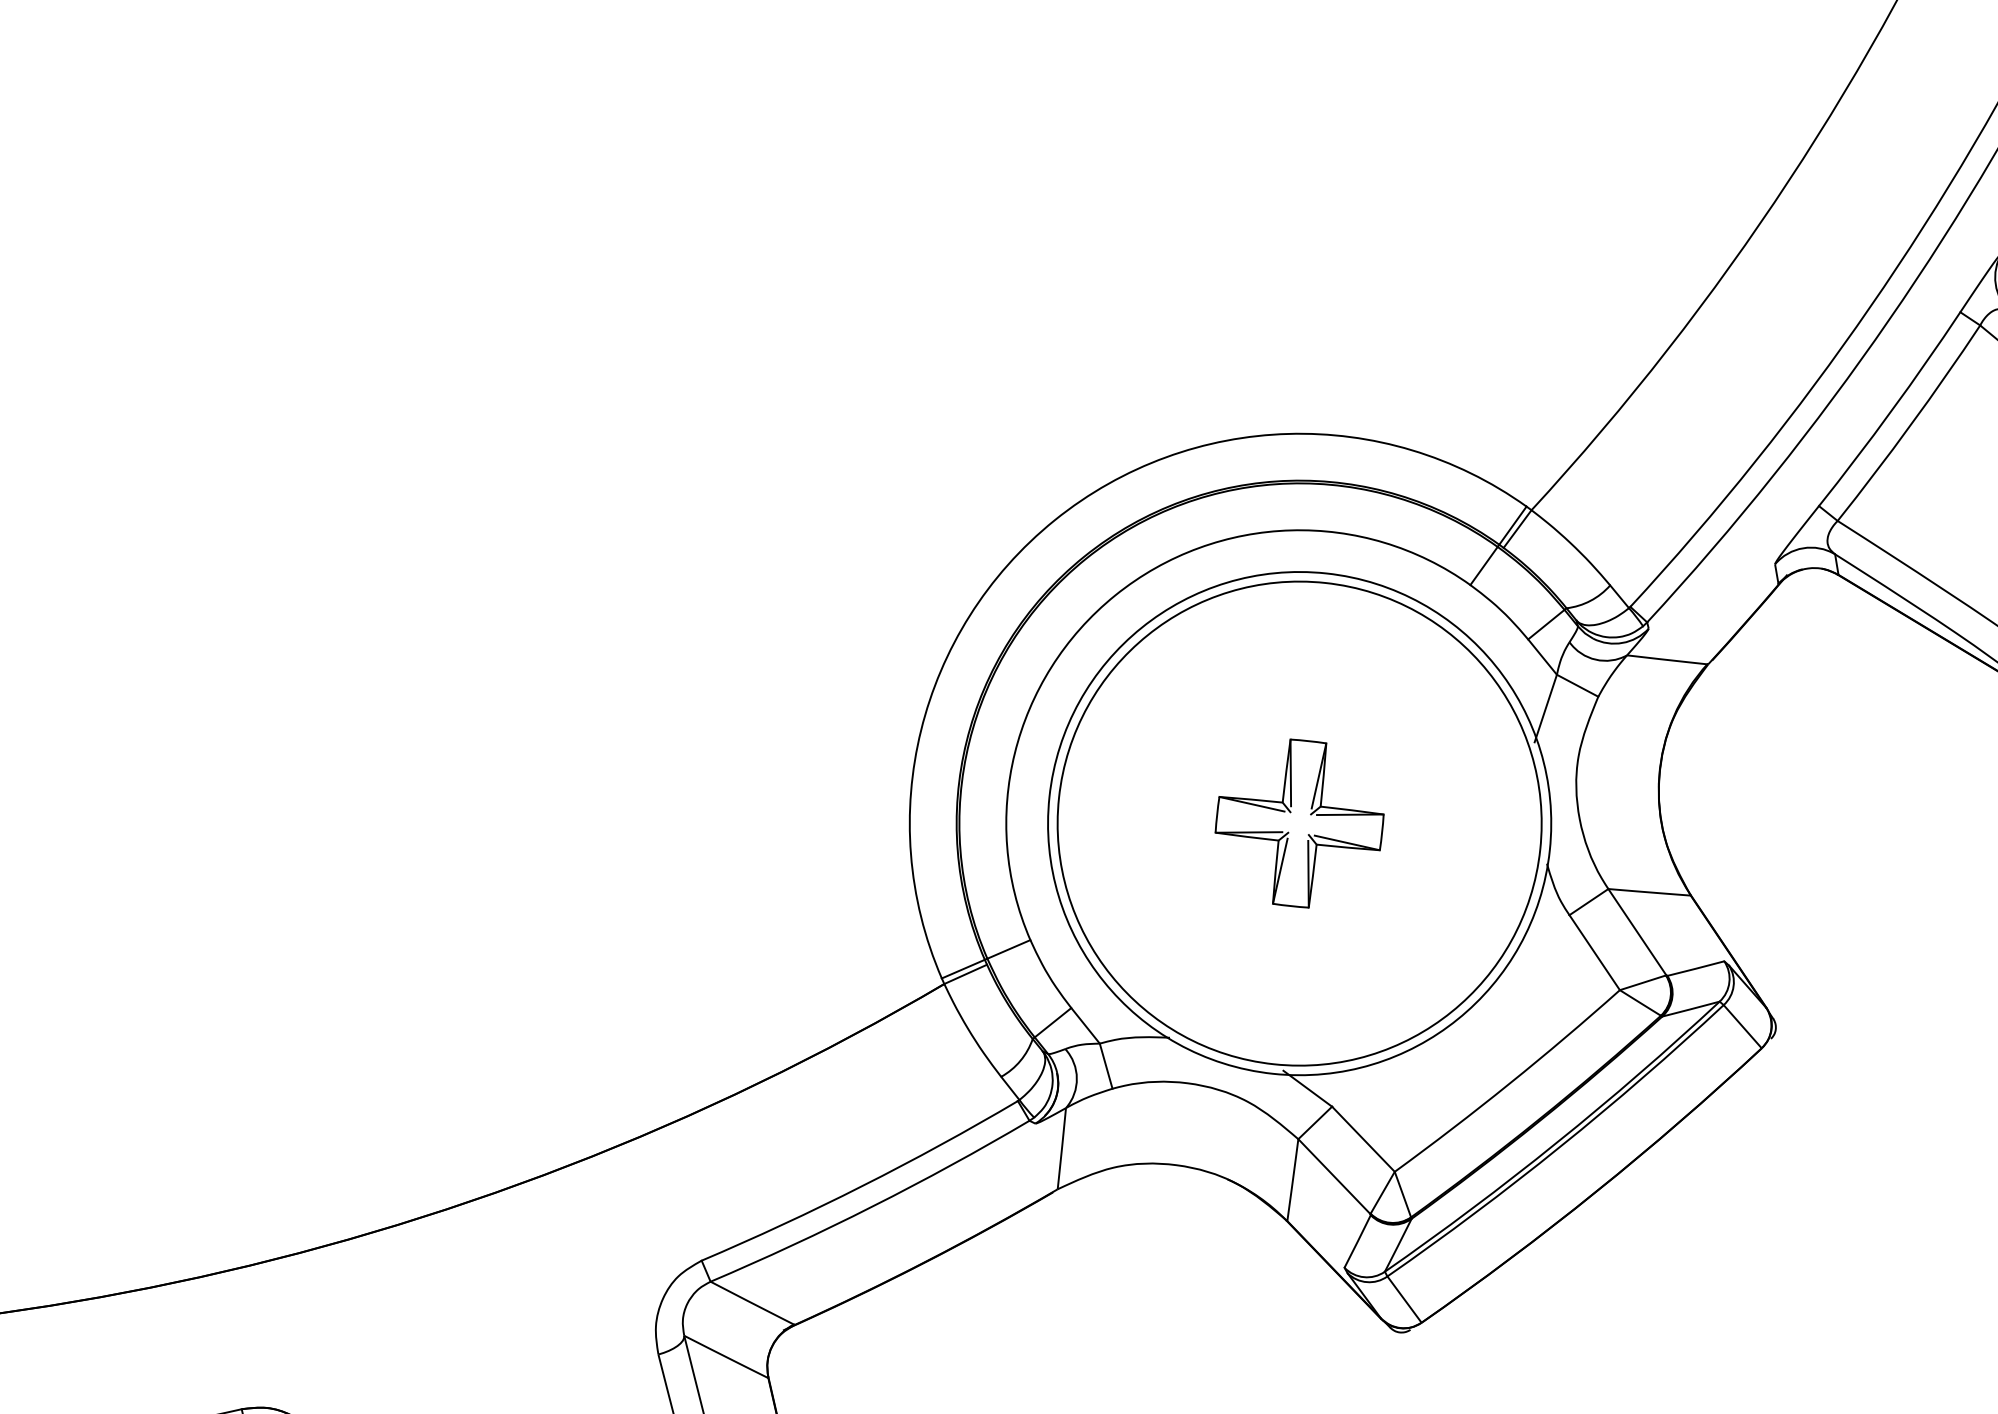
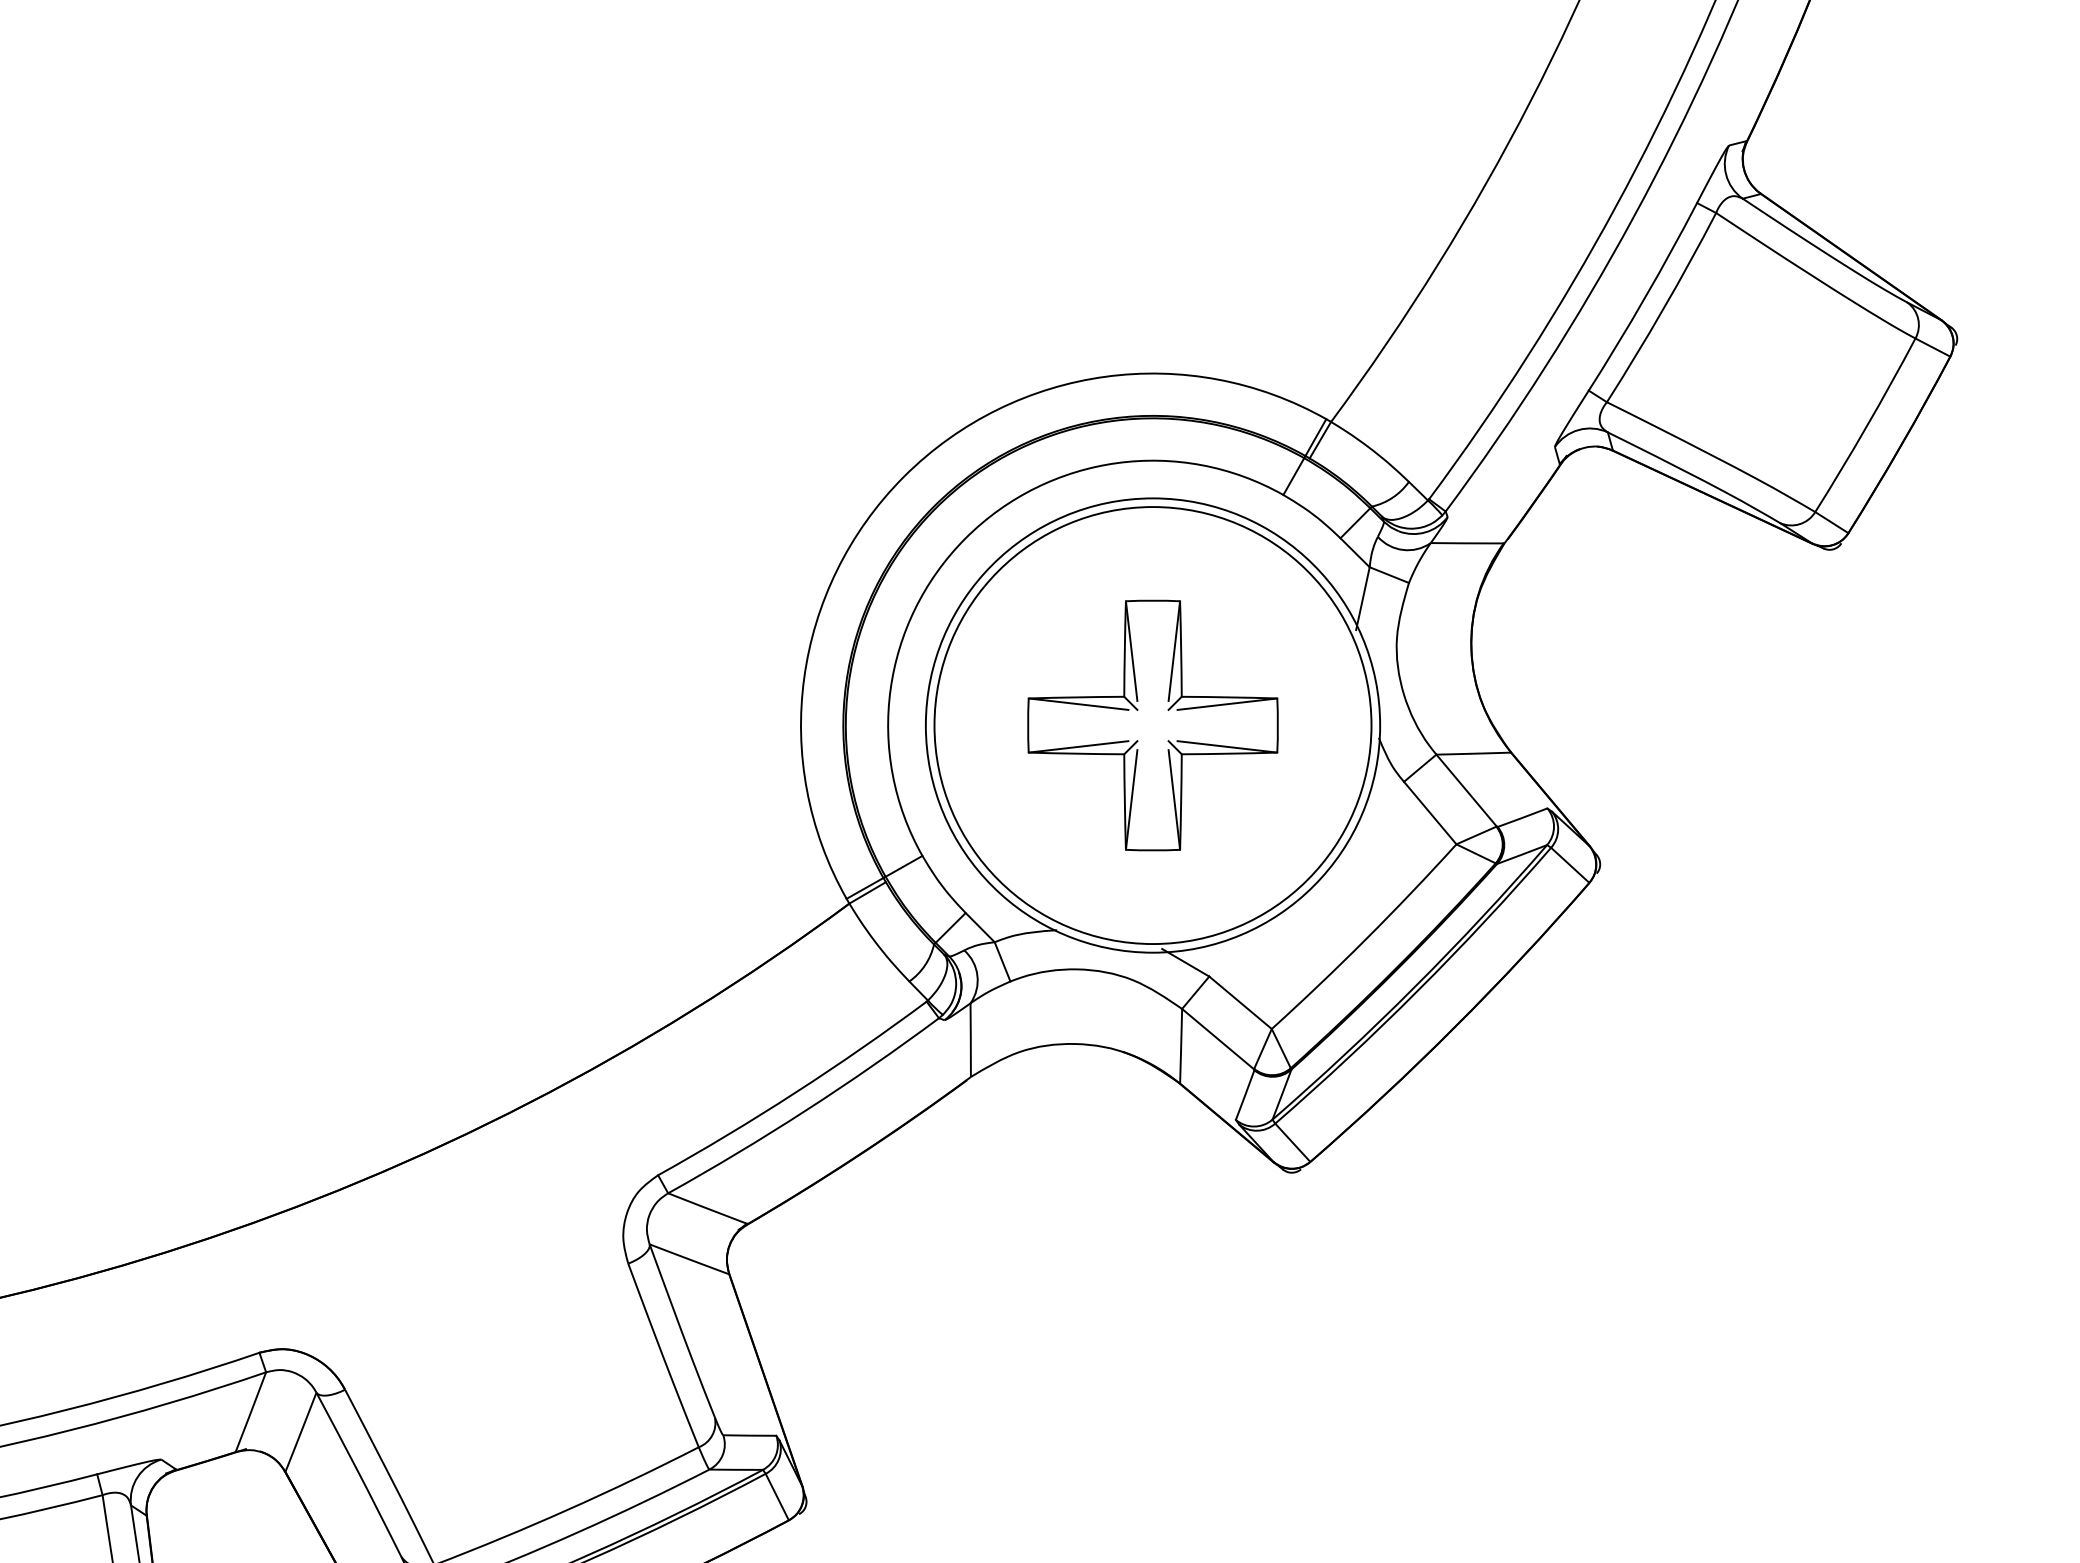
part: (1299, 823) -> (1152, 725), size x1.67

